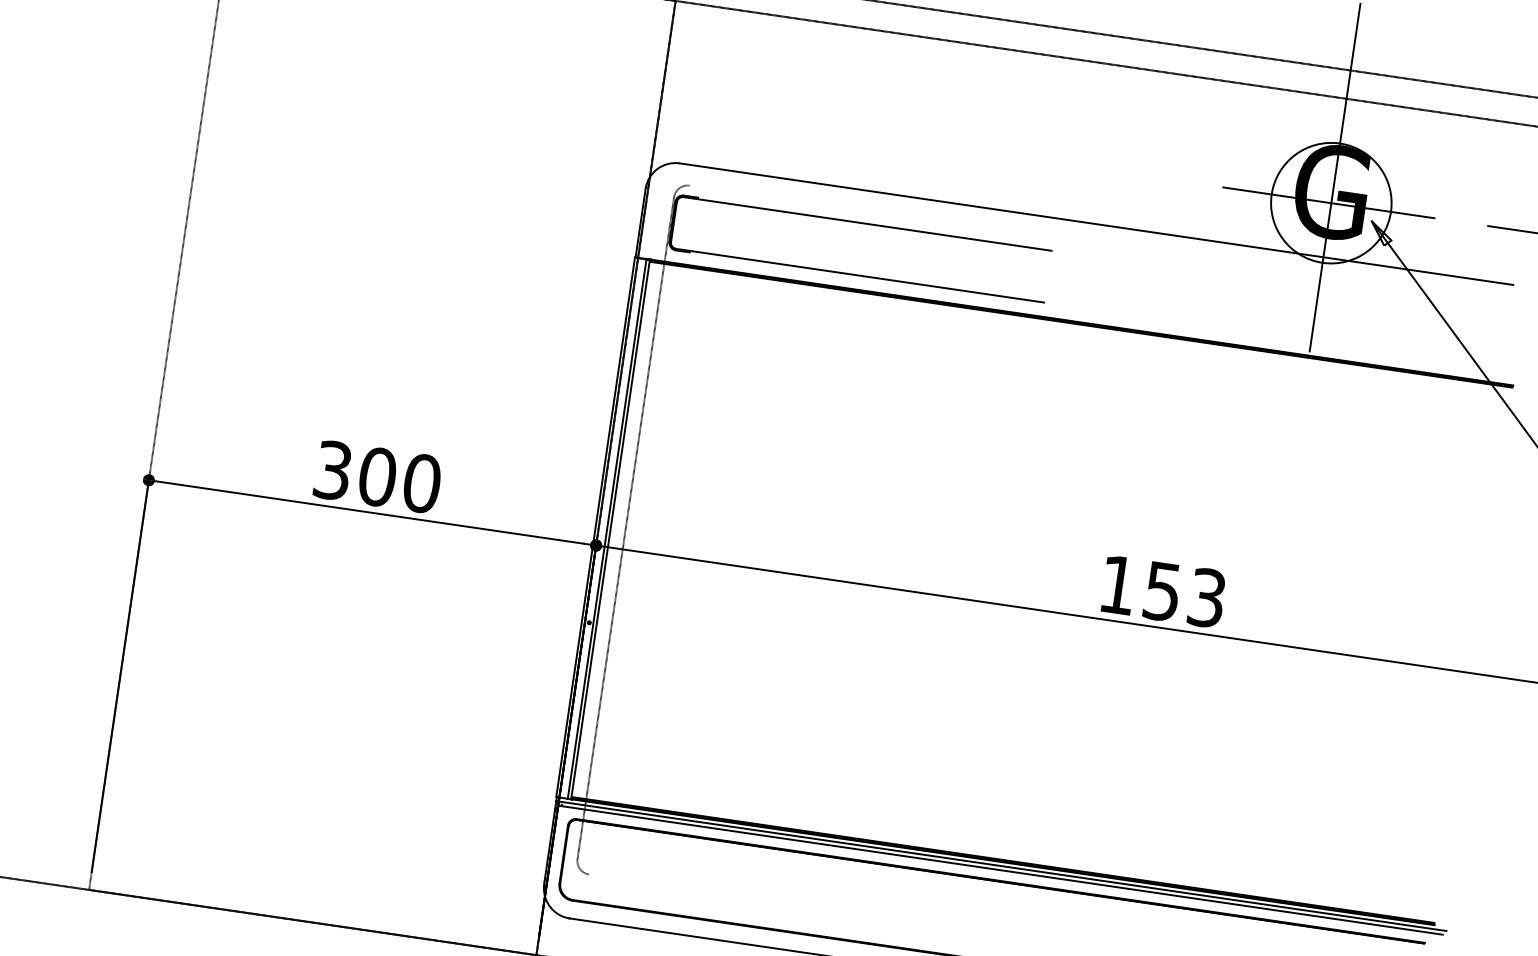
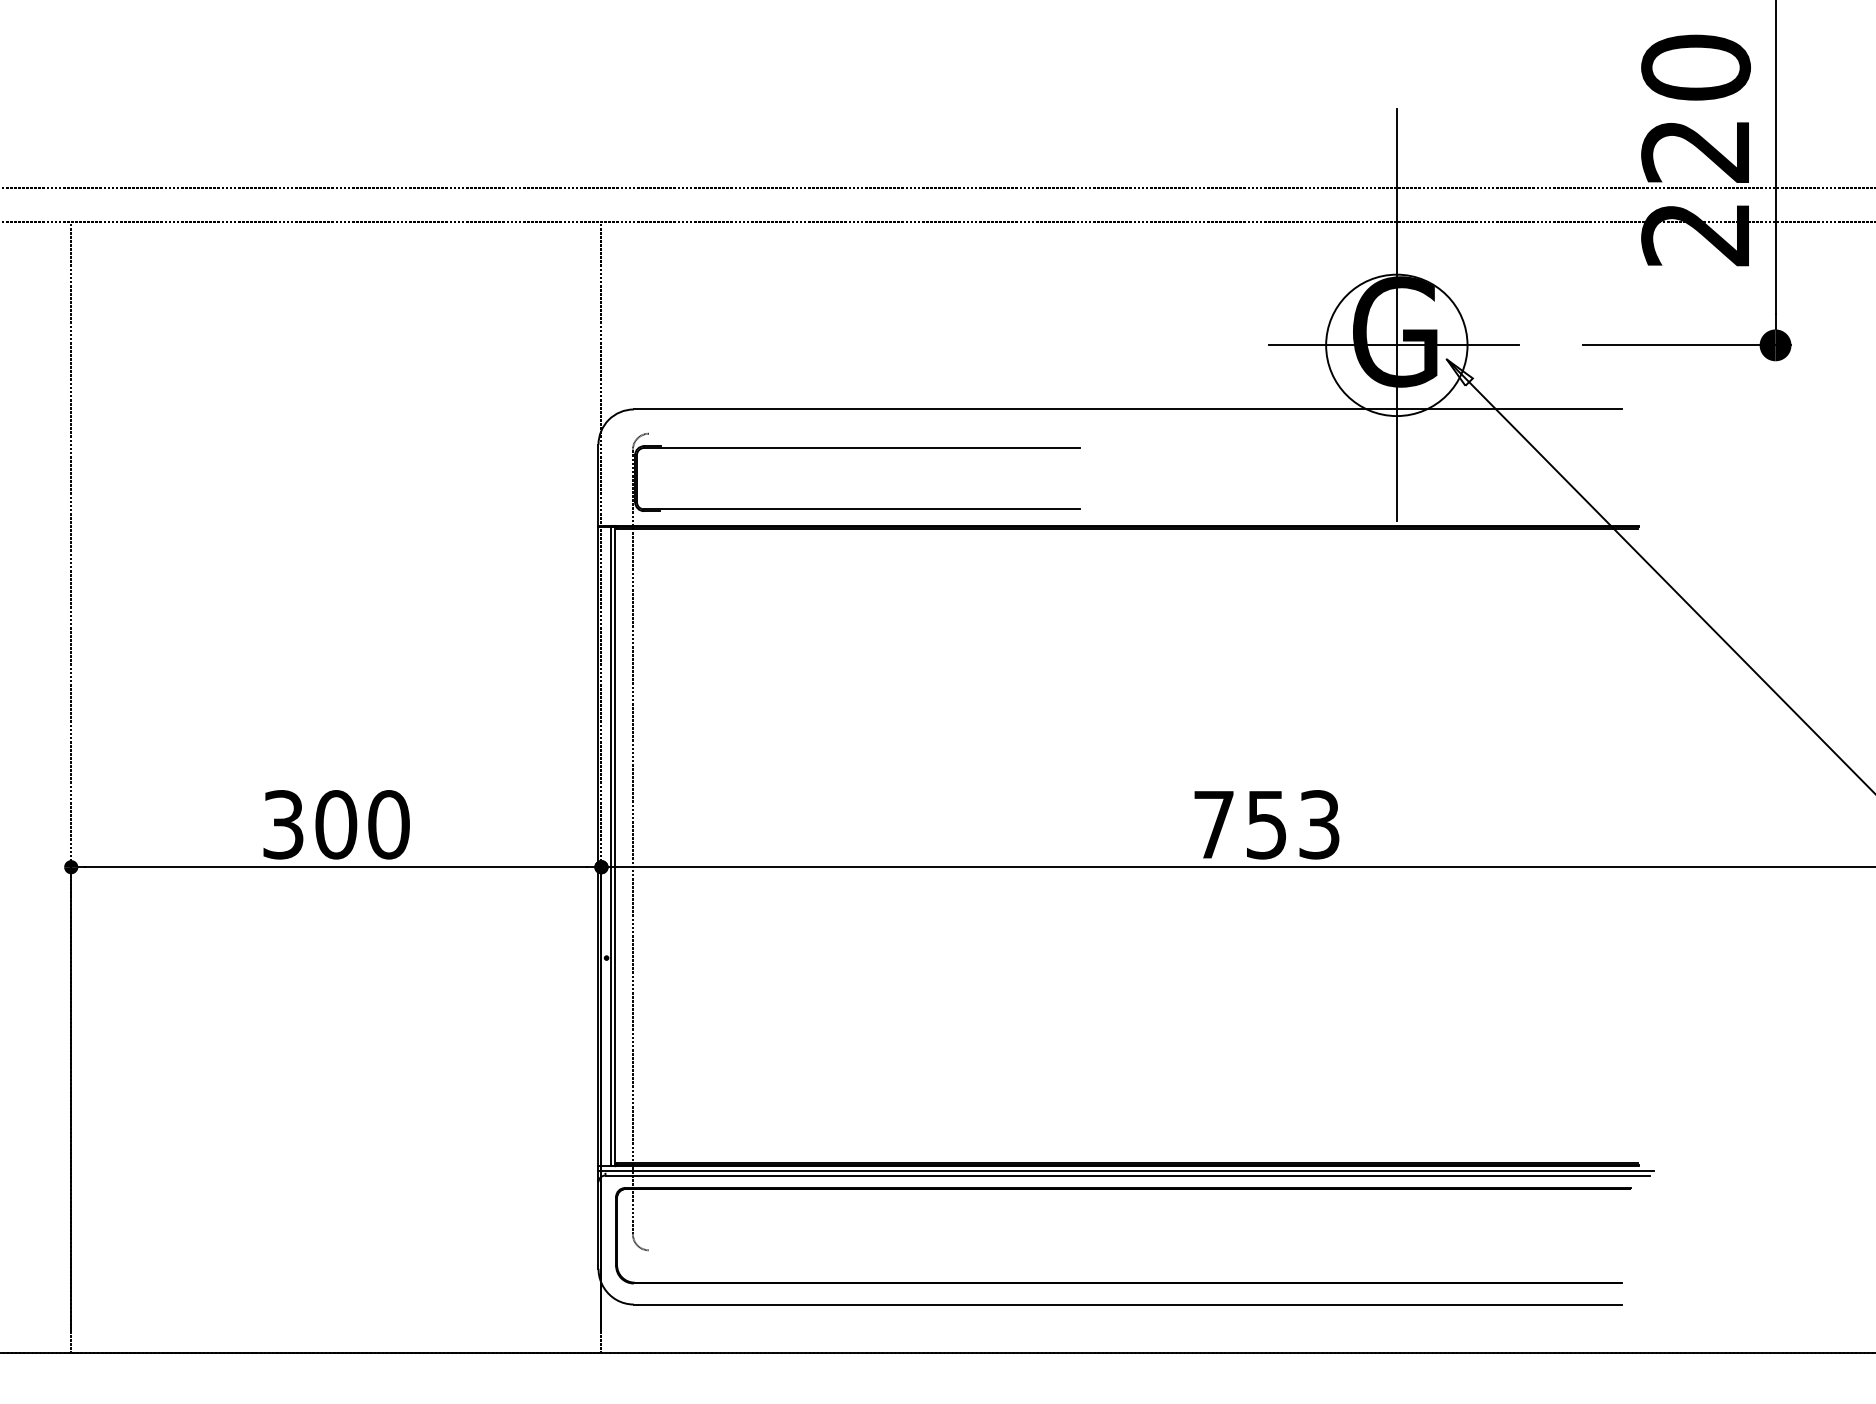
text: (1117, 584) -> (1213, 824), 153 -> 753

